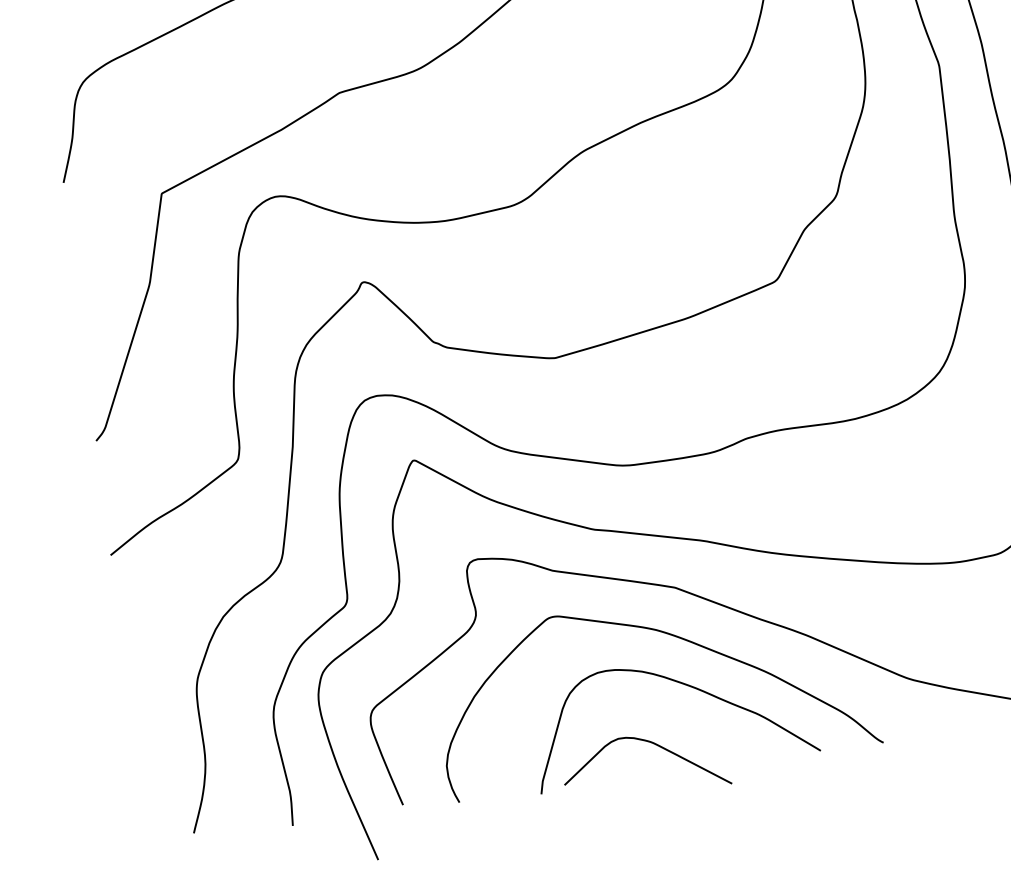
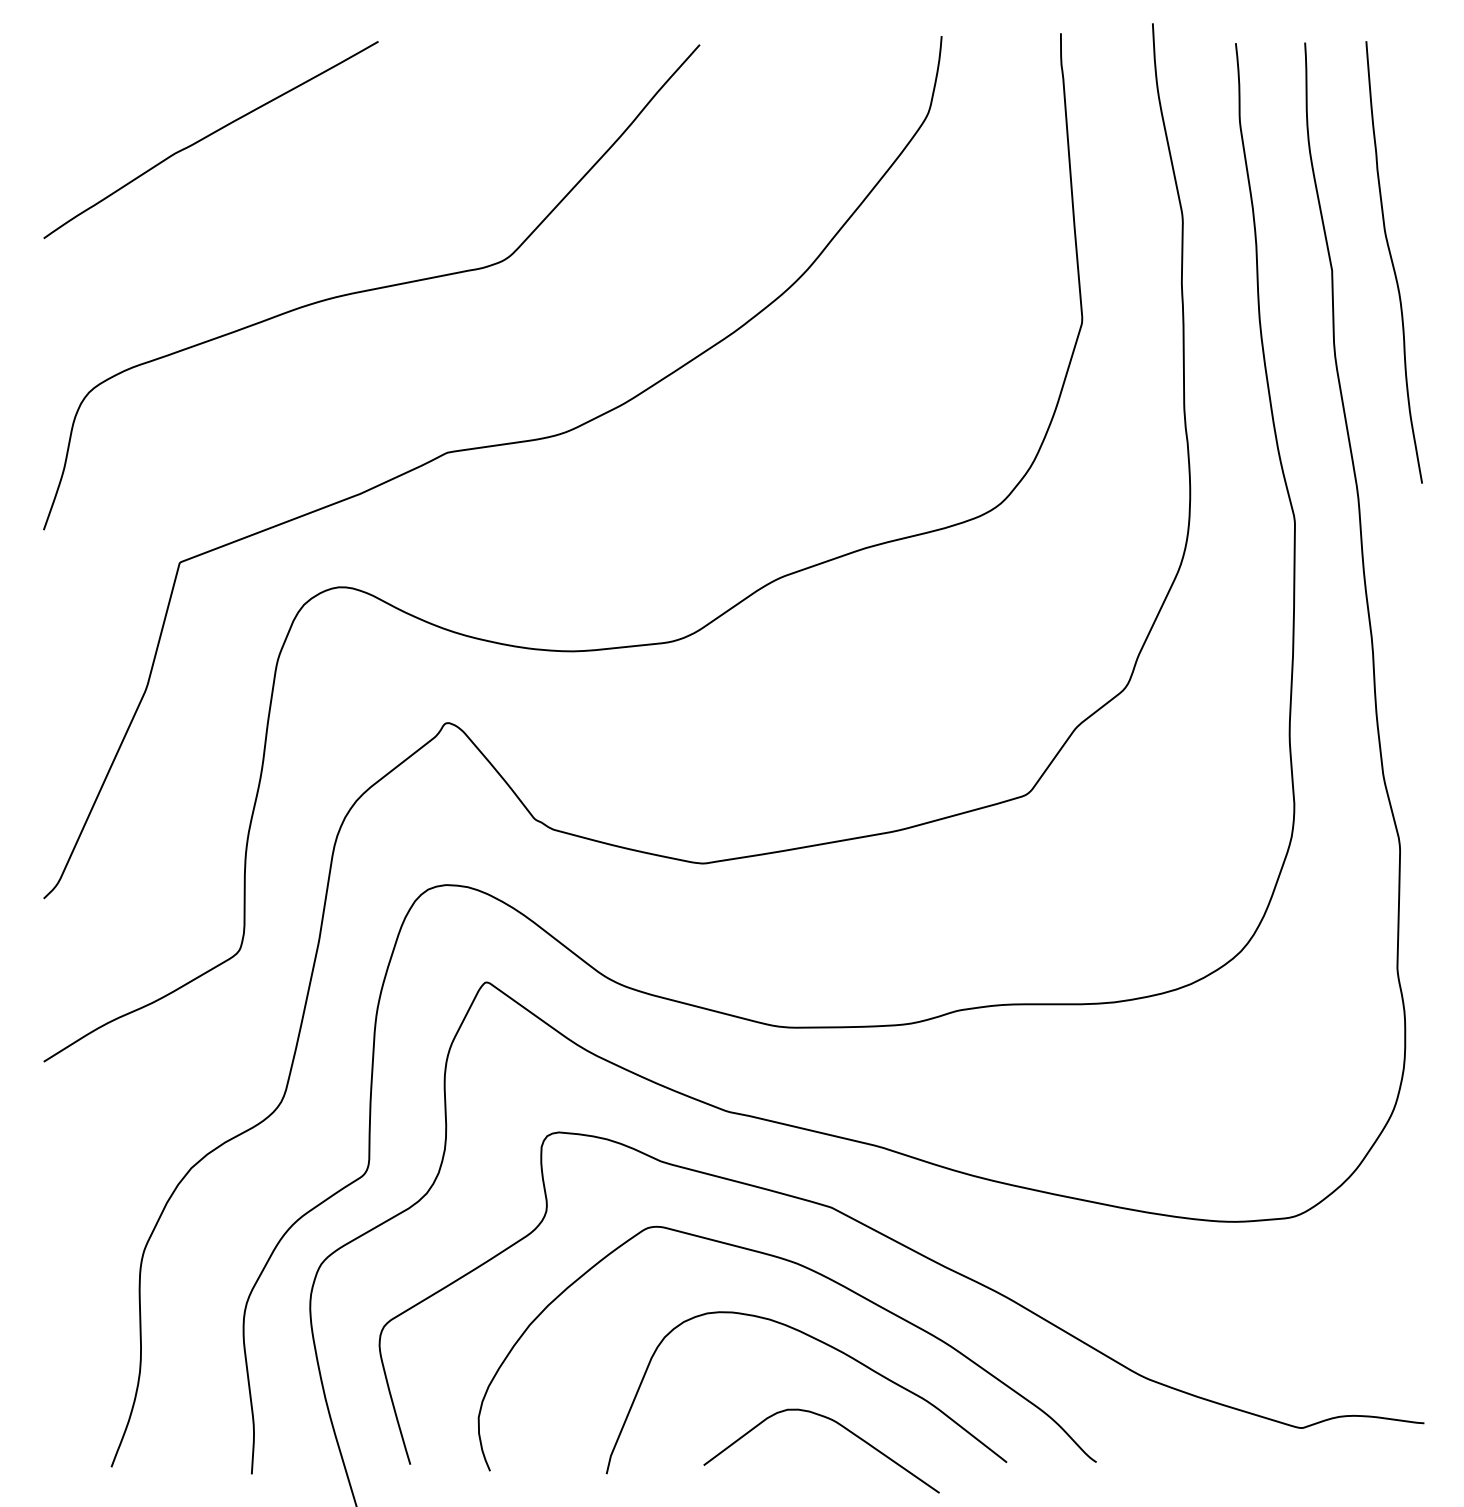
curve: (656, 745) -> (839, 1425), moved

